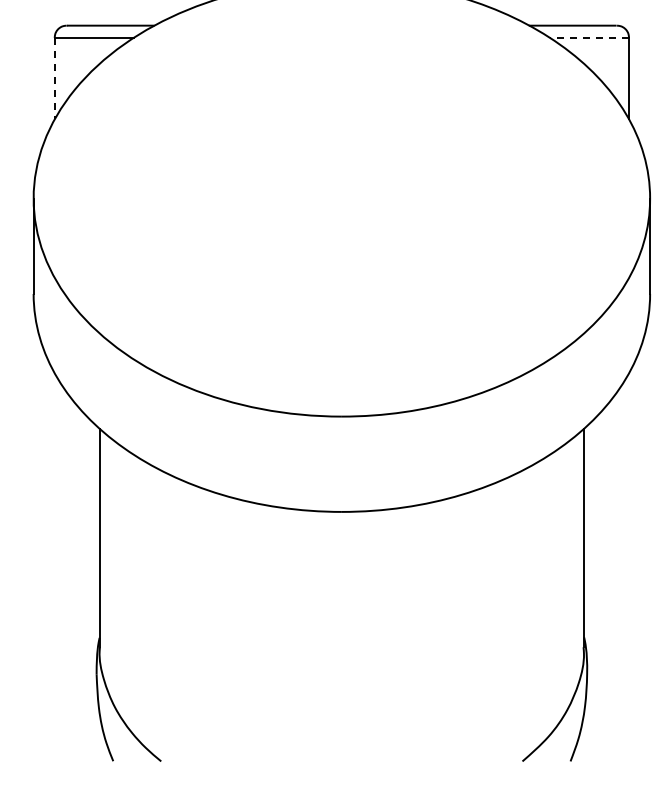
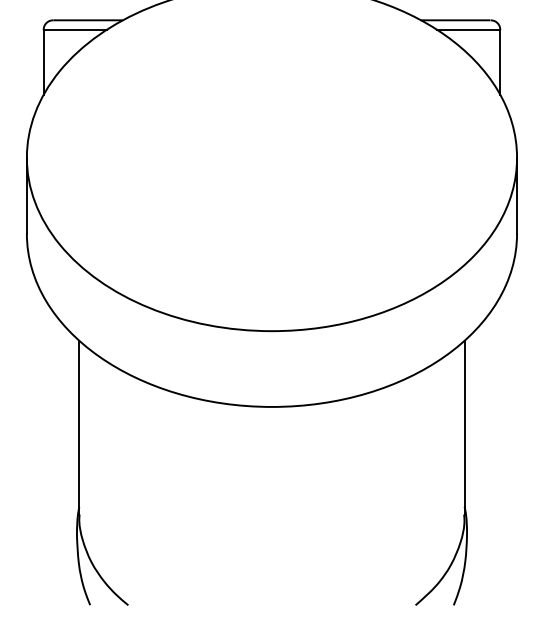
line: (589, 37) -> (468, 29), dashed -> solid
line: (54, 78) -> (43, 62), dashed -> solid

